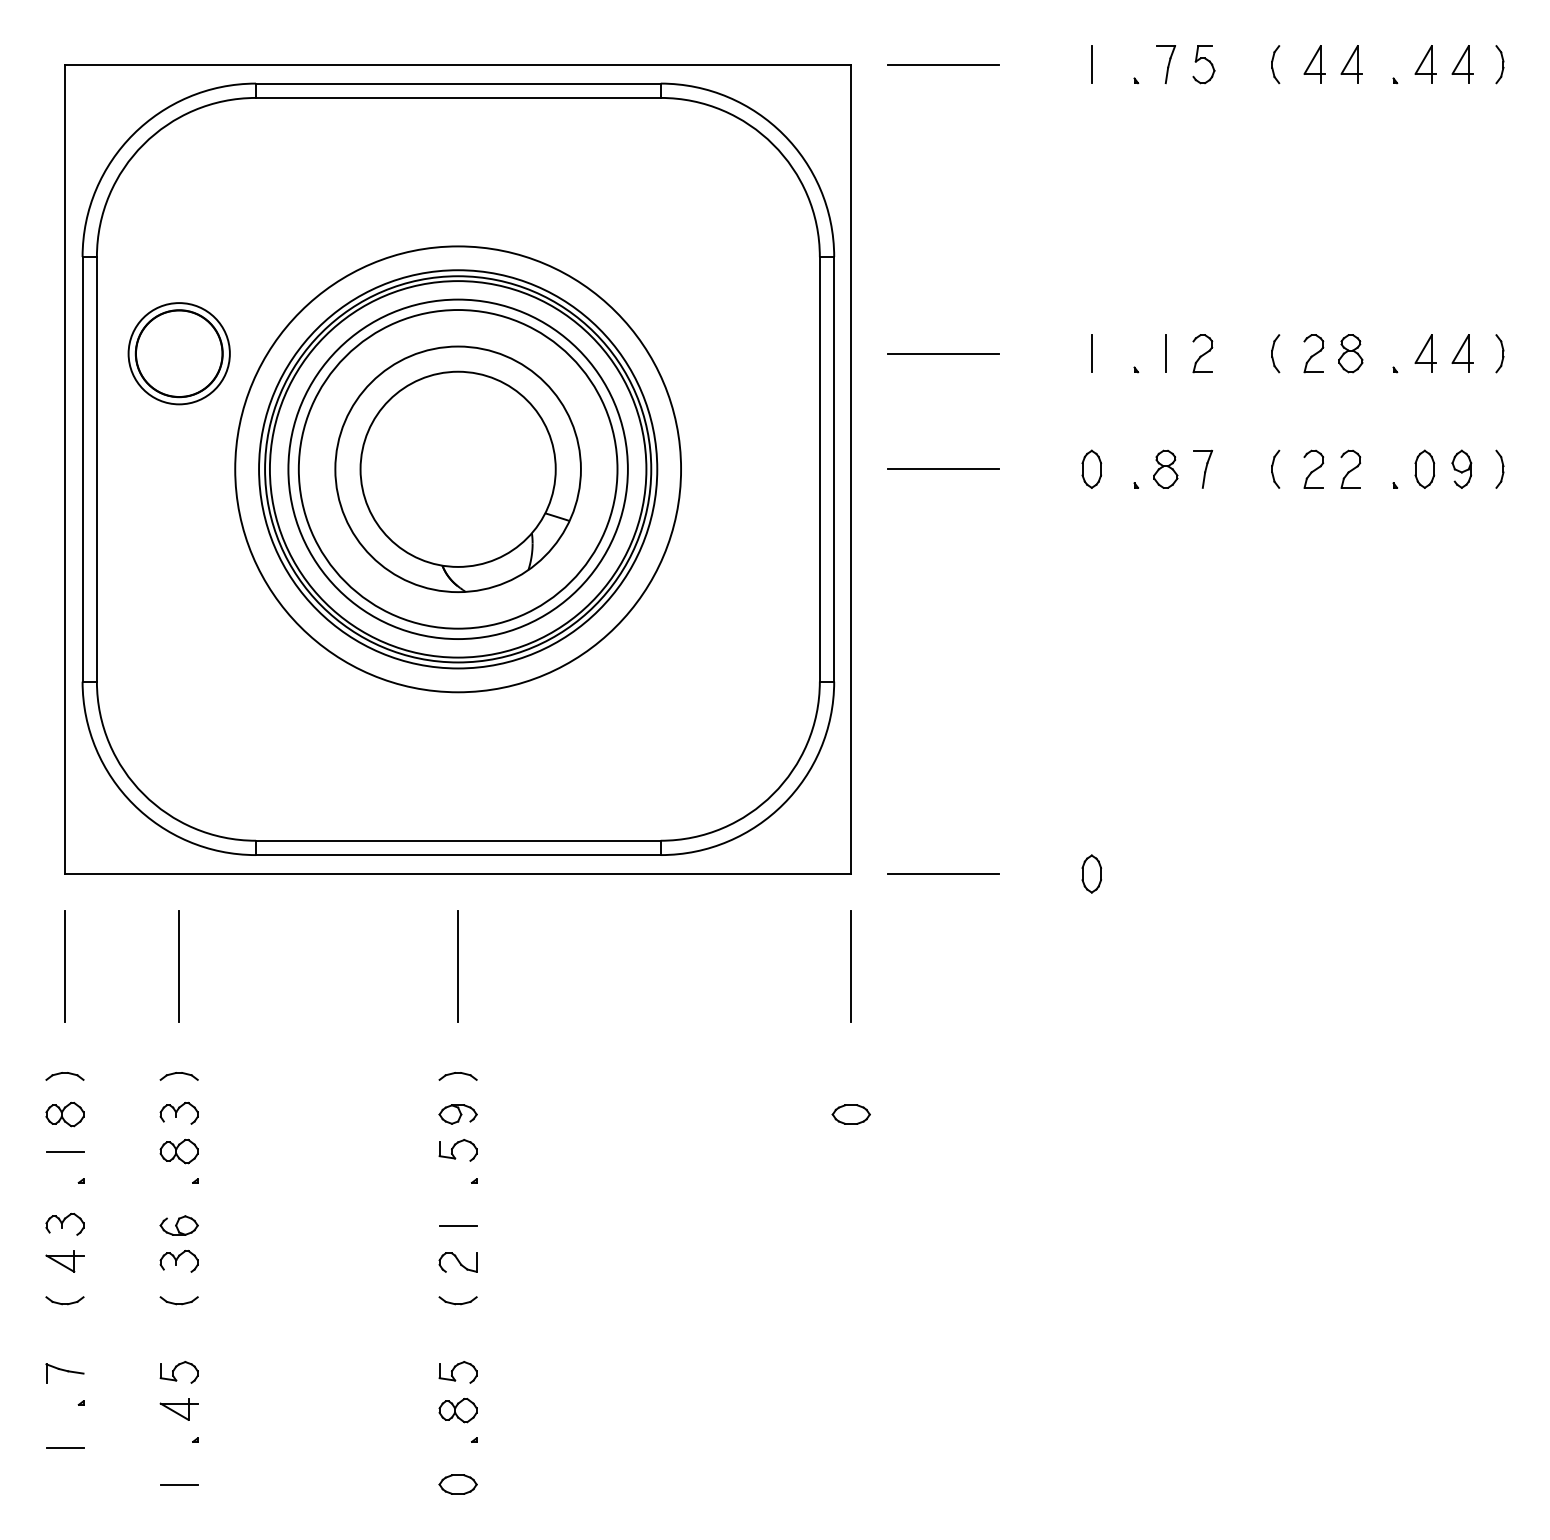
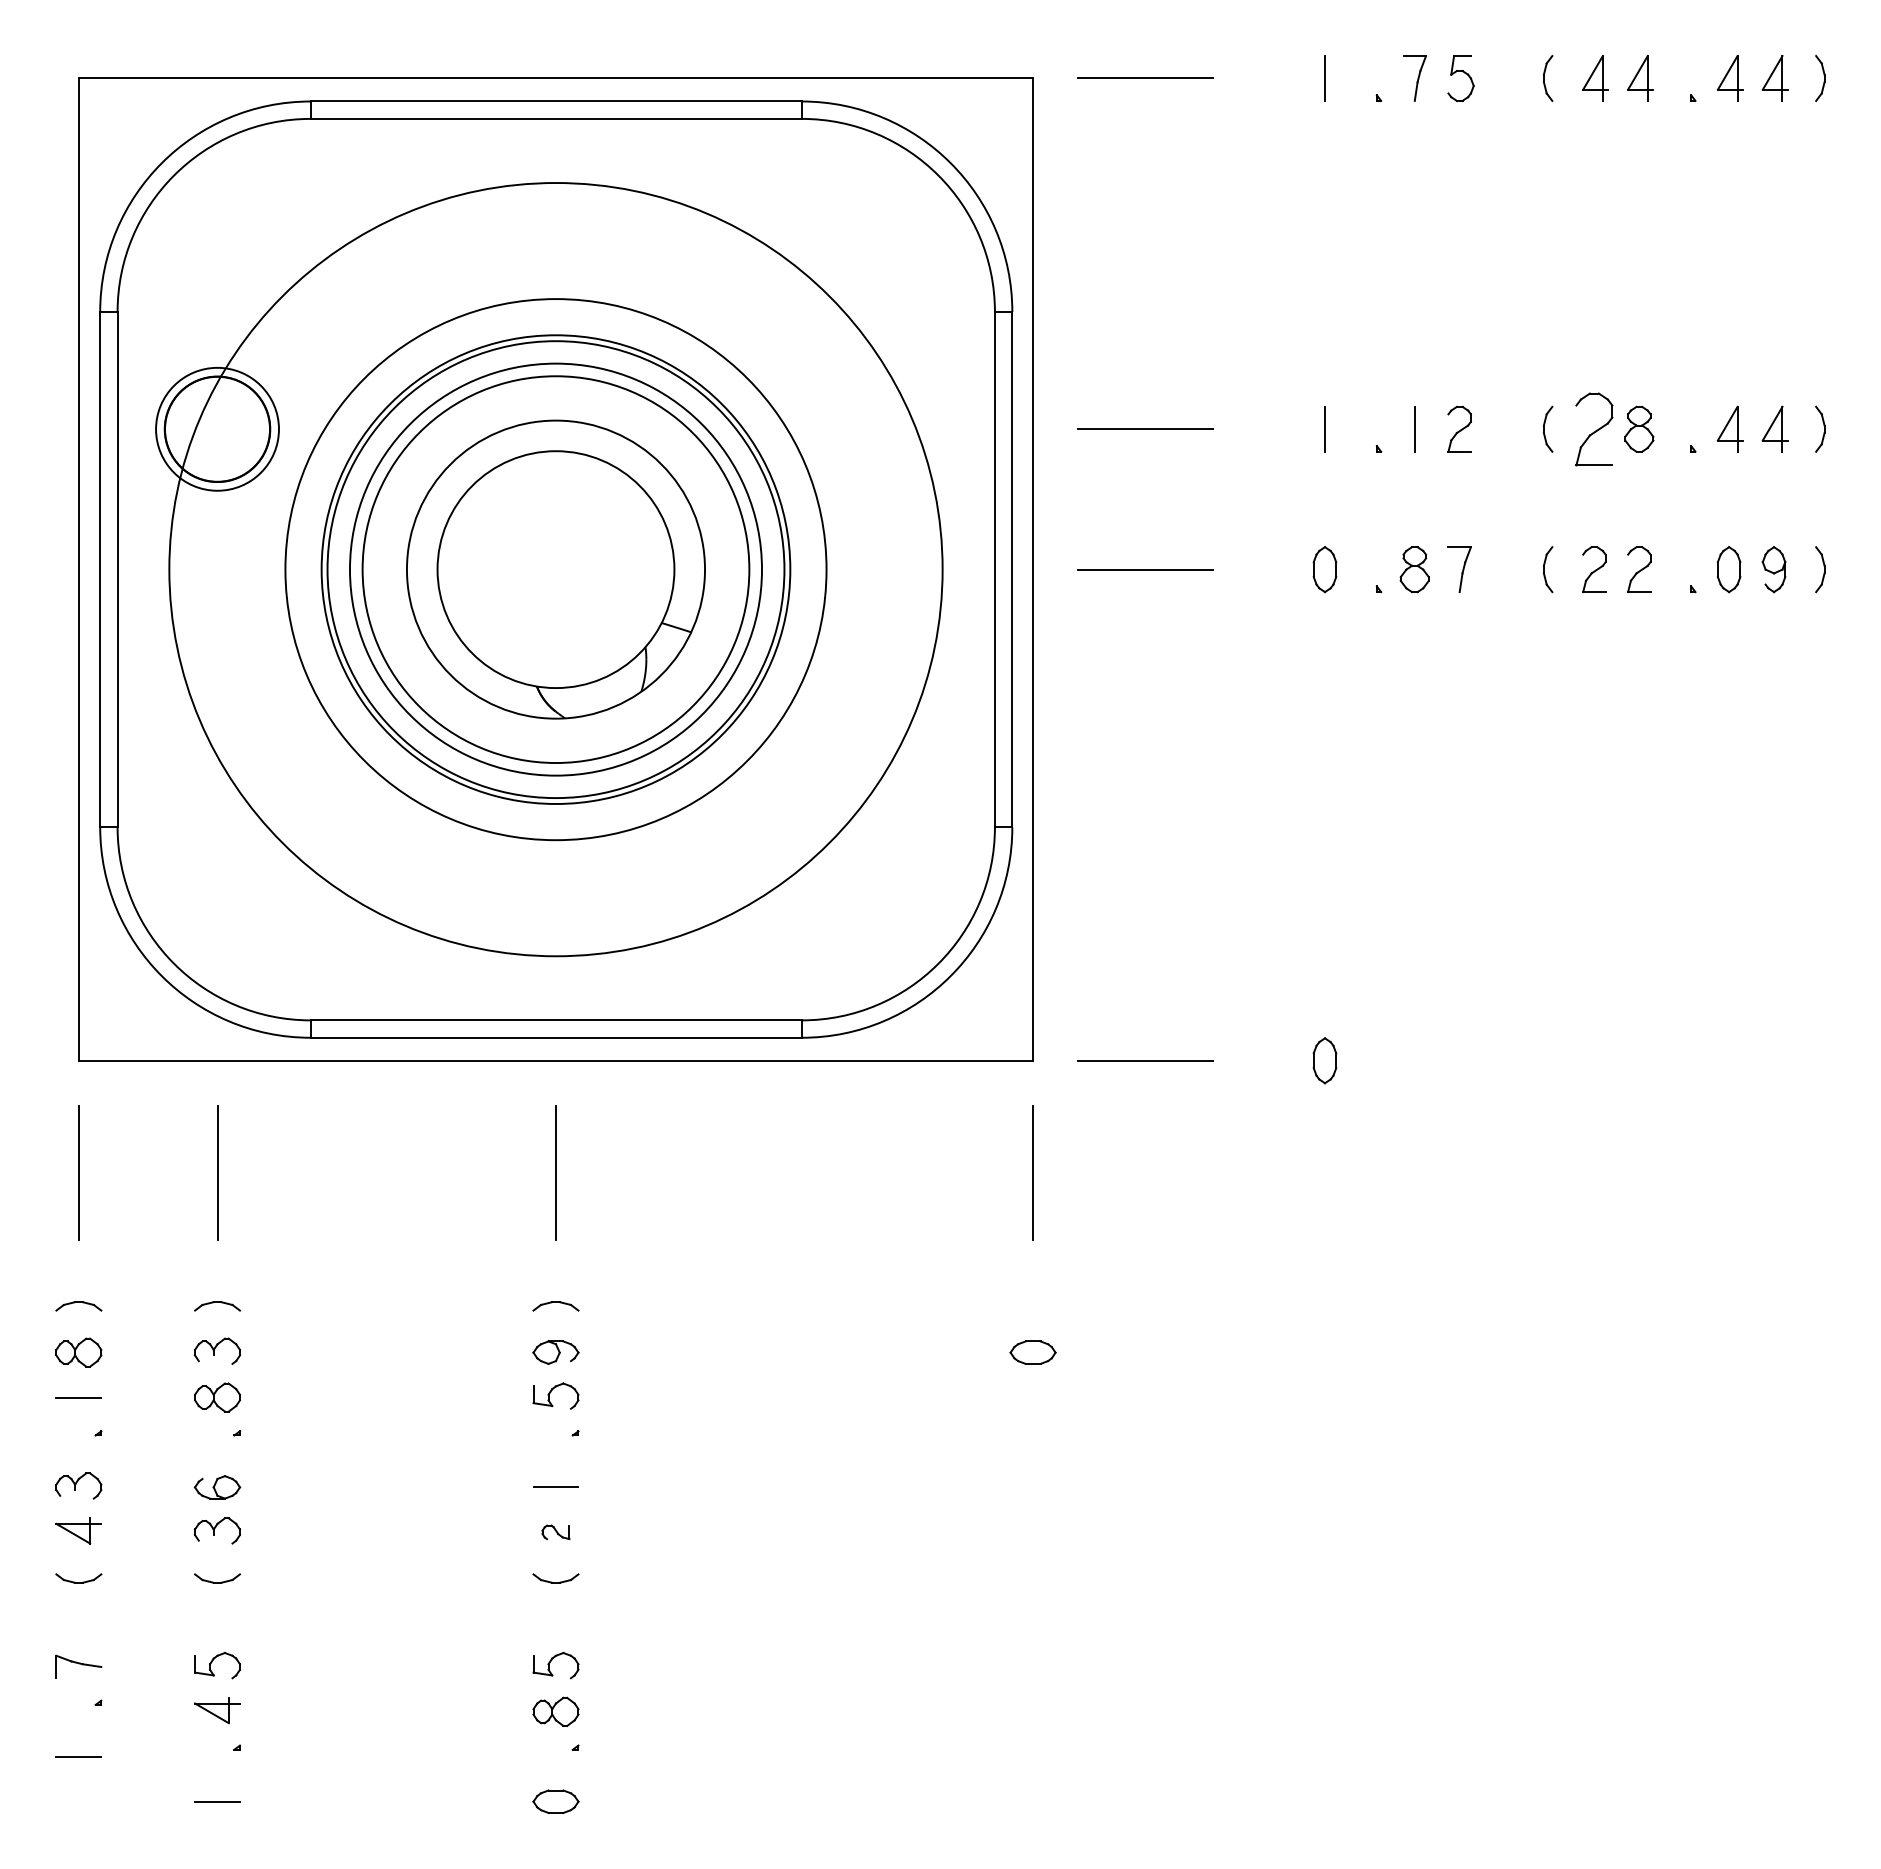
part: (1313, 353) -> (1594, 428), size x1.6
circle: (457, 469) -> (555, 569), size x1.6
part: (457, 1262) -> (555, 1532), size x0.6

